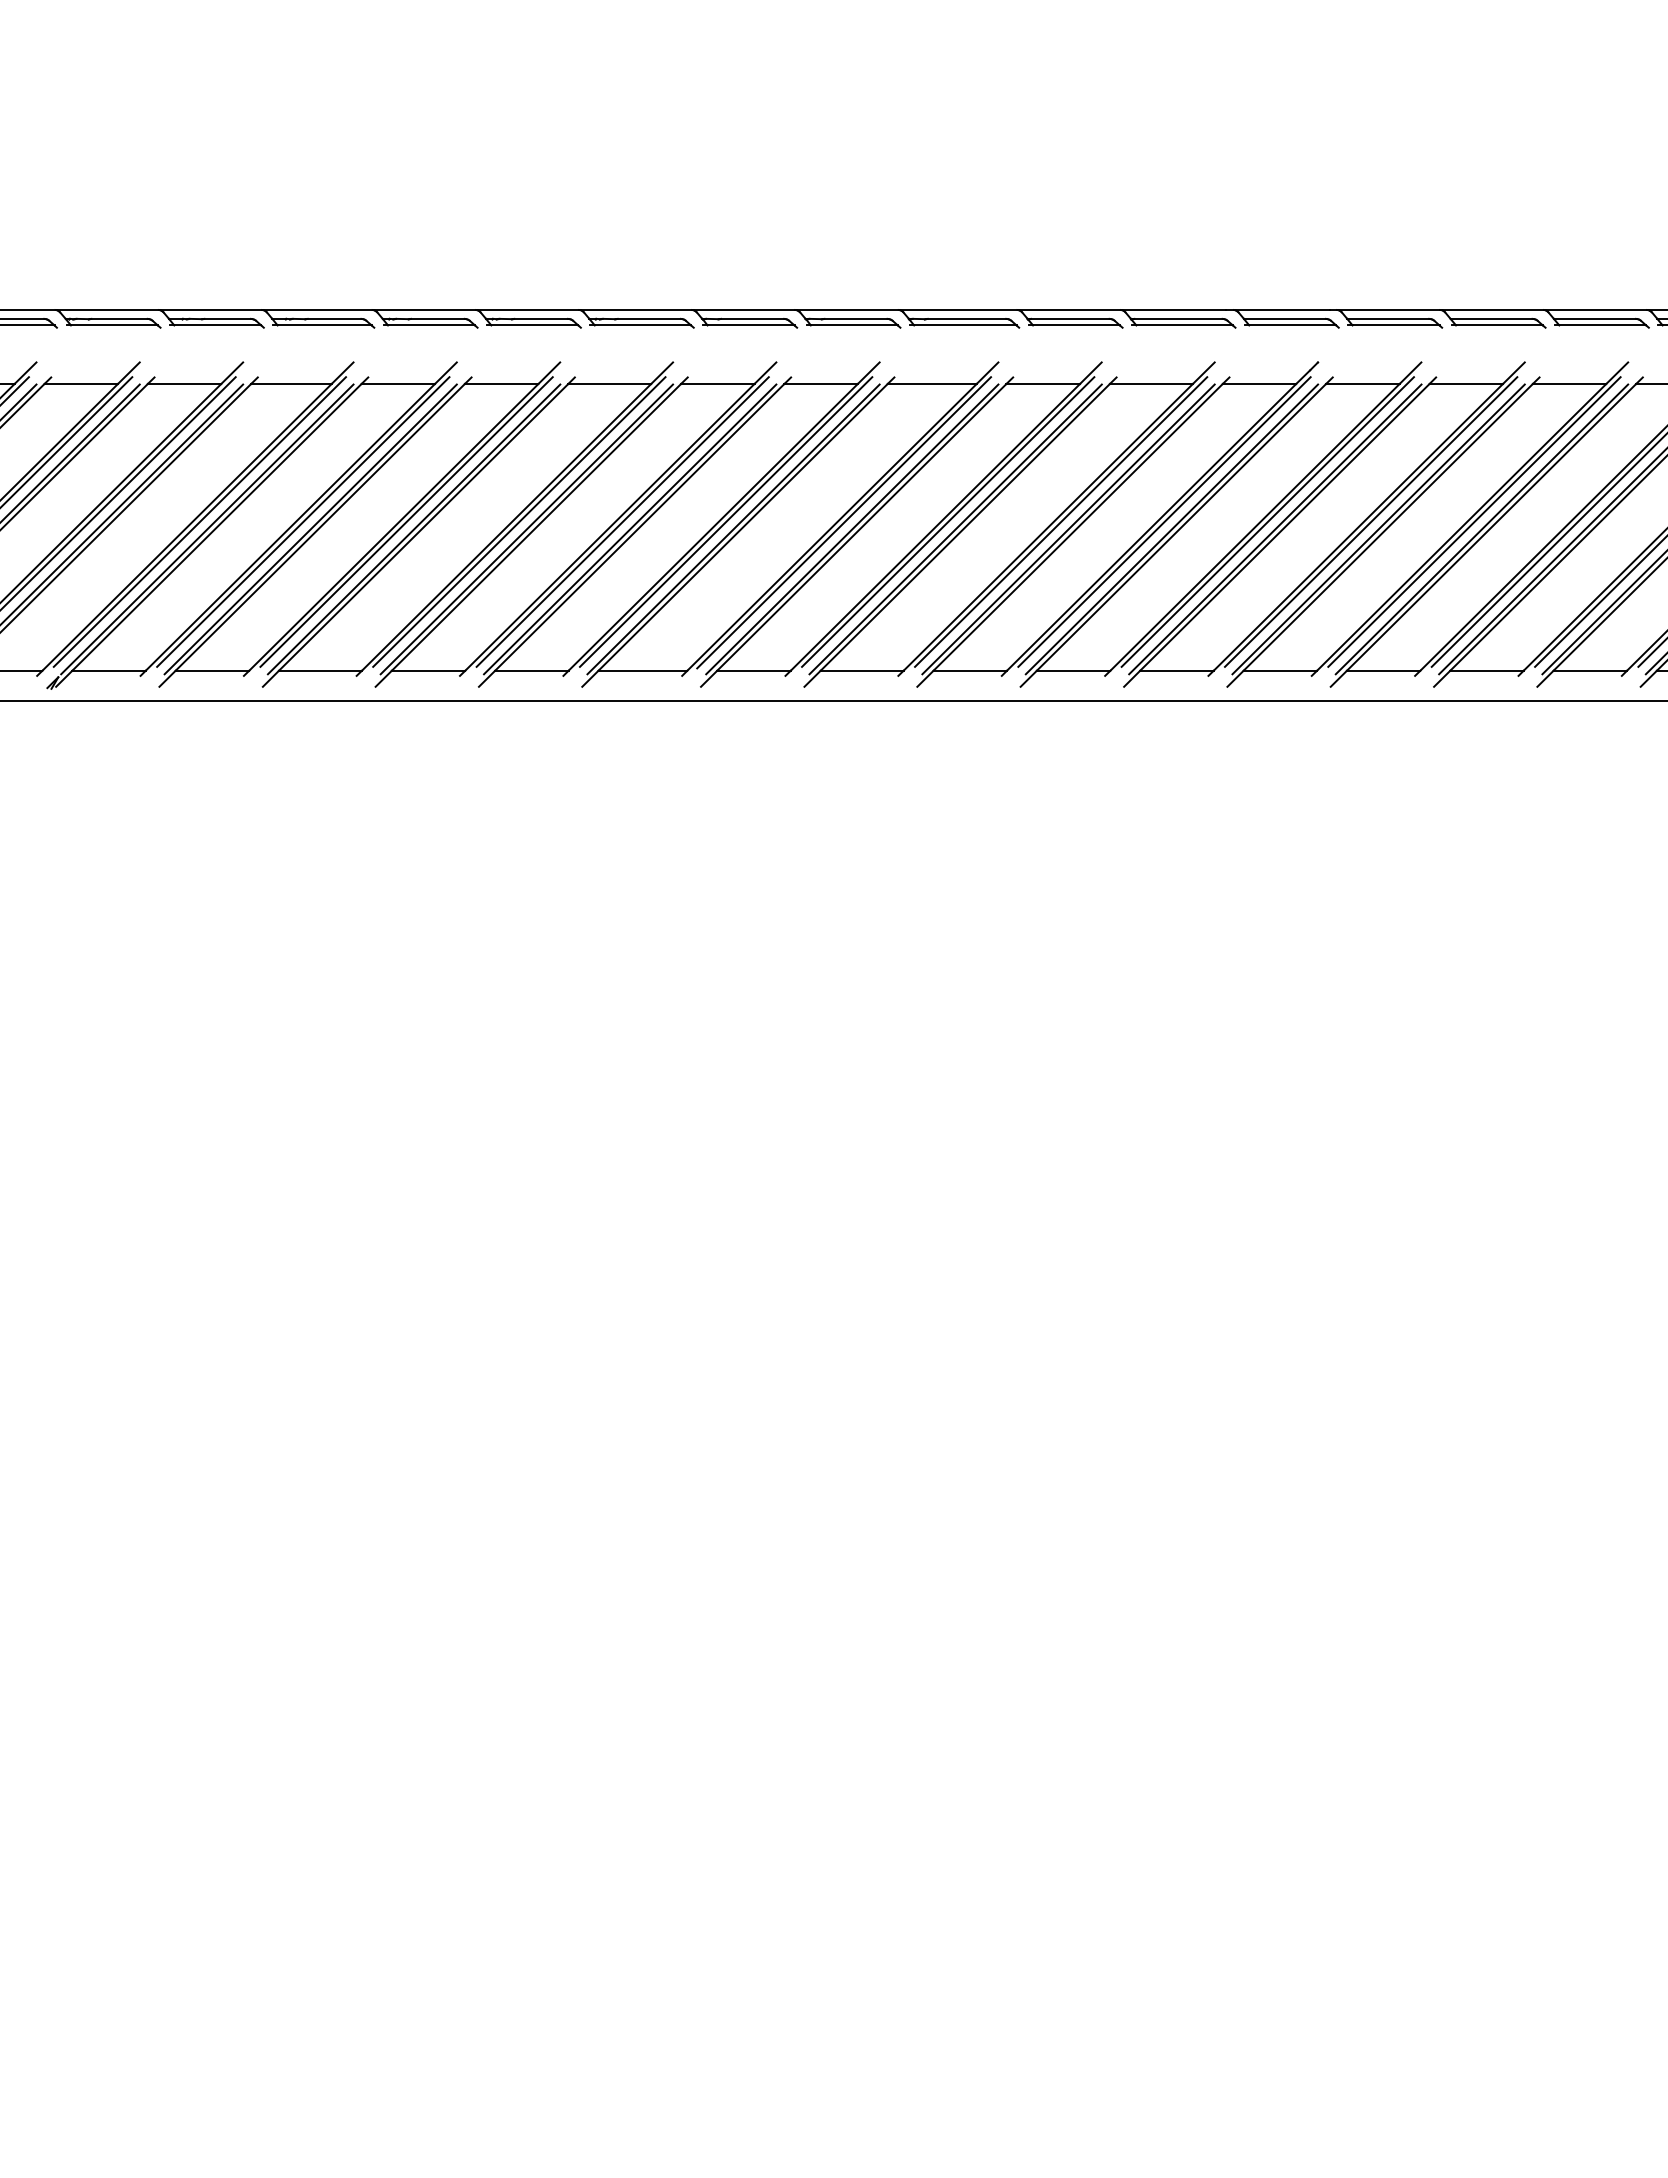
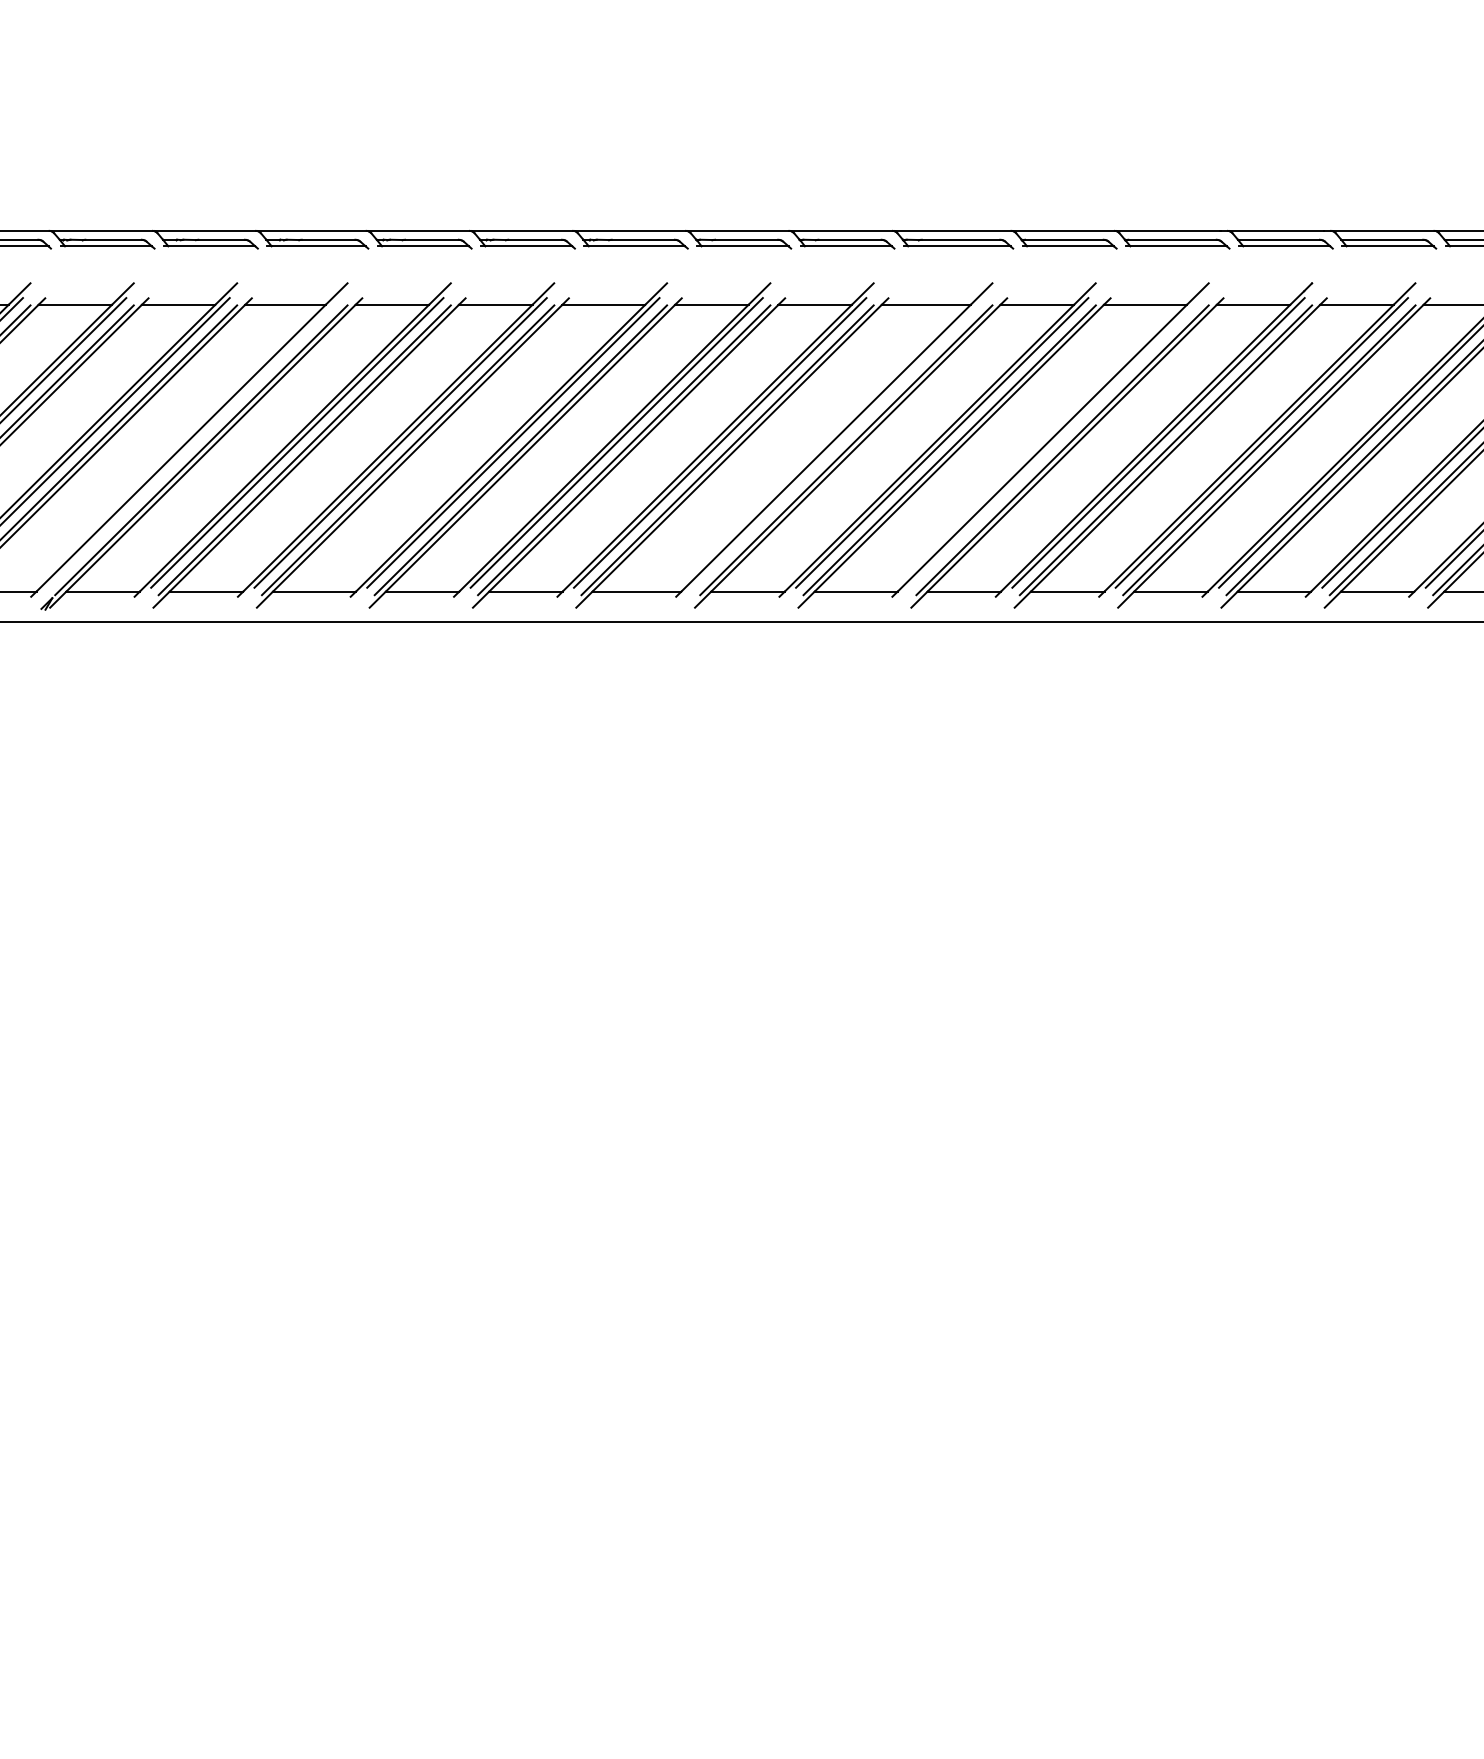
line: (199, 521) -> (193, 442), removed
line: (1061, 521) -> (1055, 442), removed
line: (844, 522) -> (838, 443), removed

